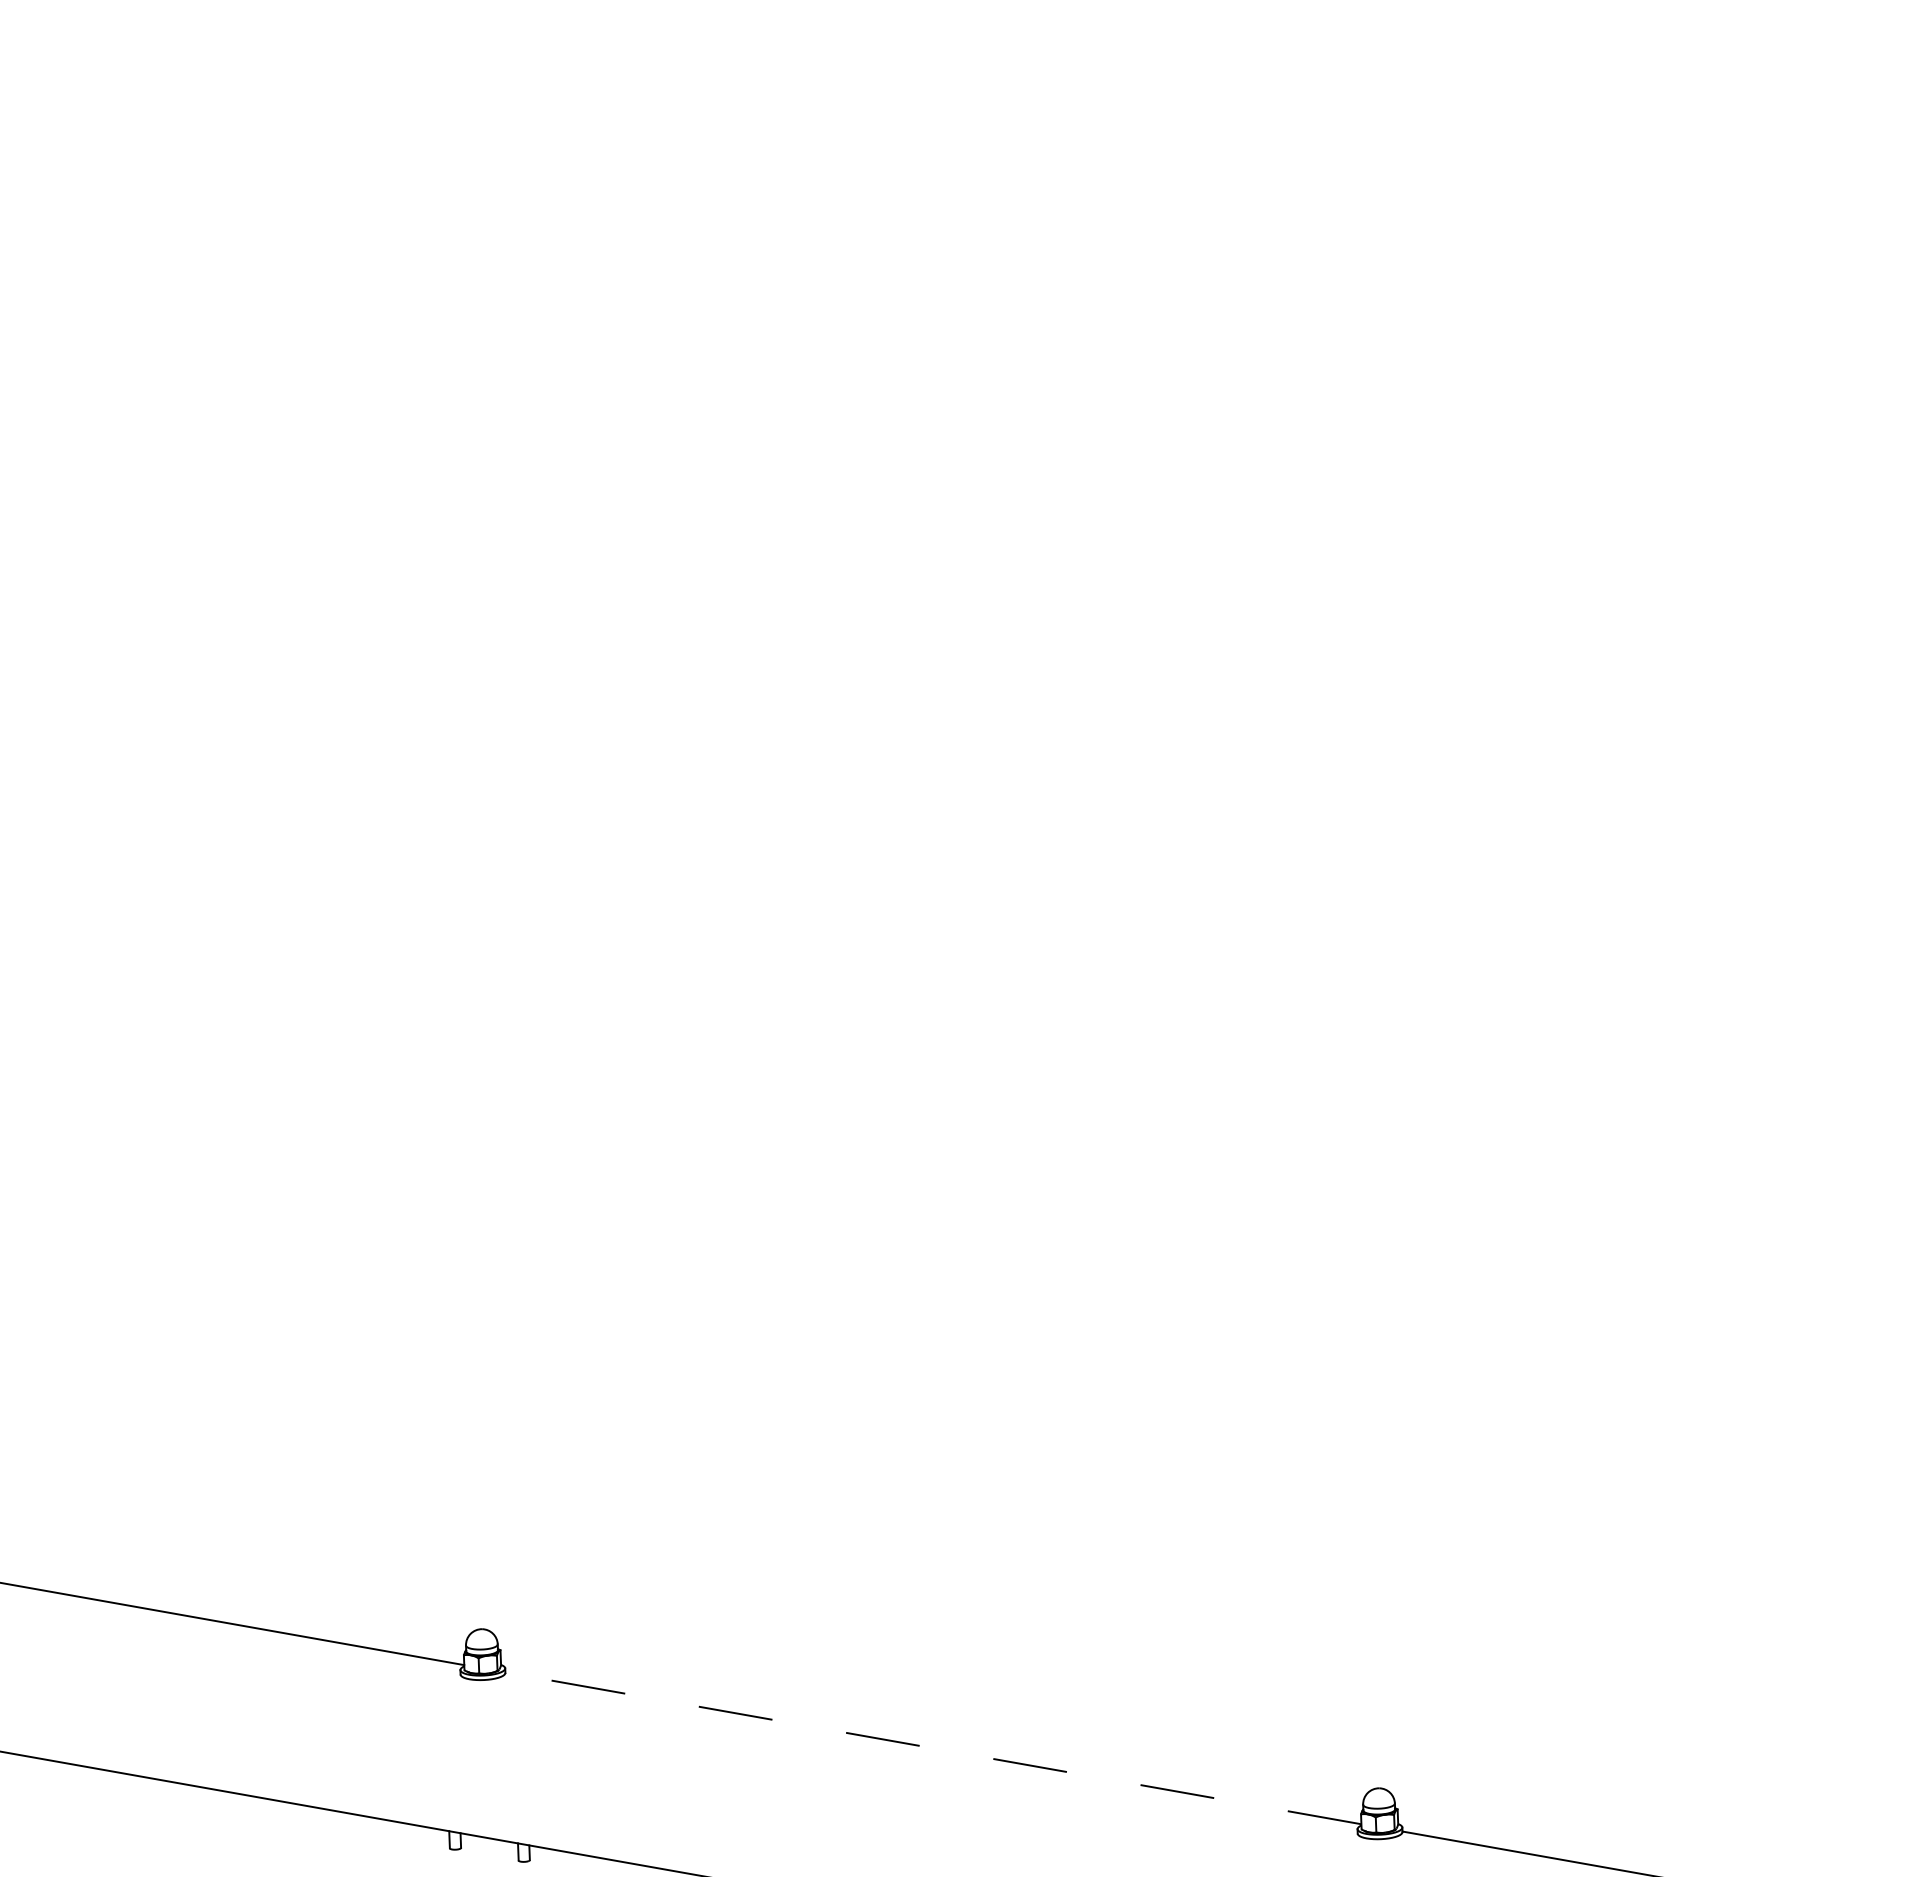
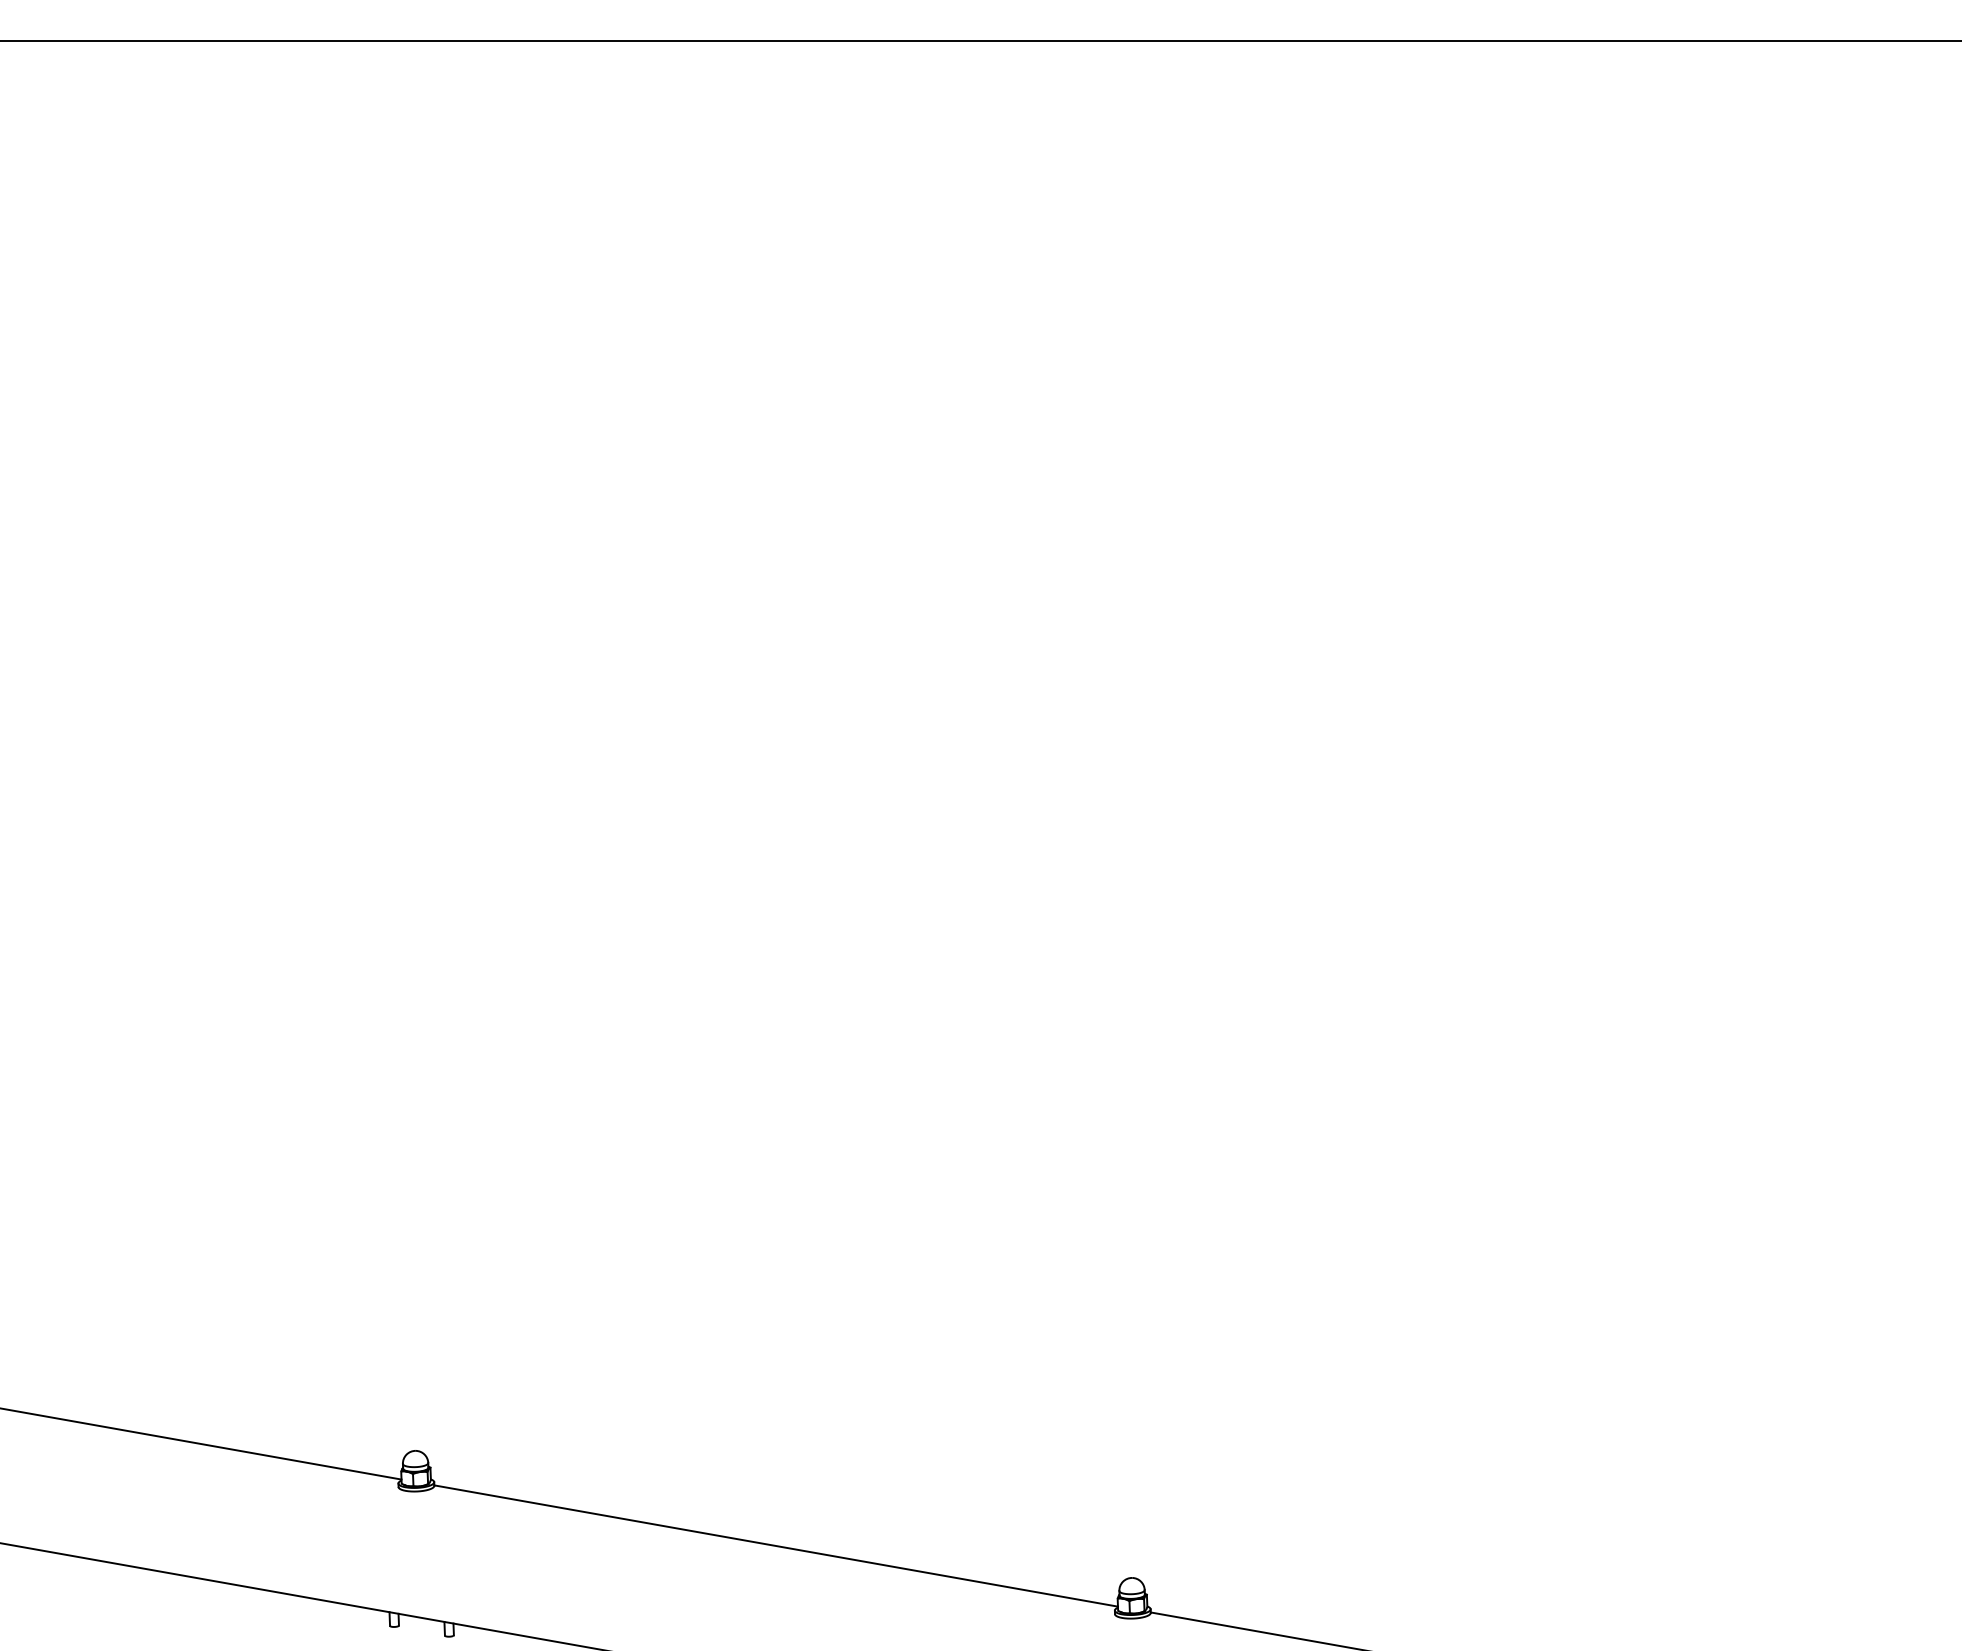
line: (932, 1747) -> (775, 1545), dashed -> solid

